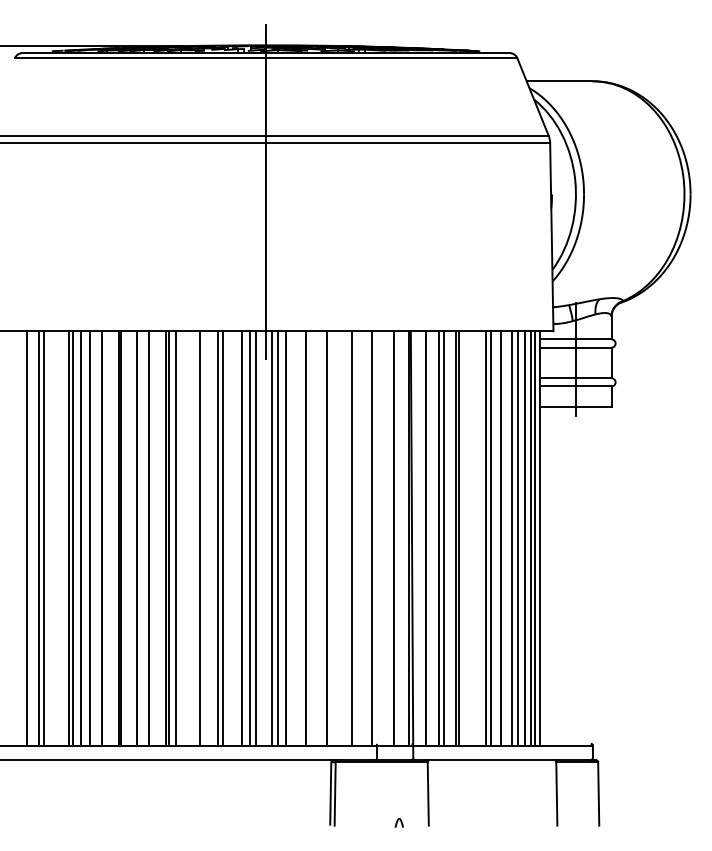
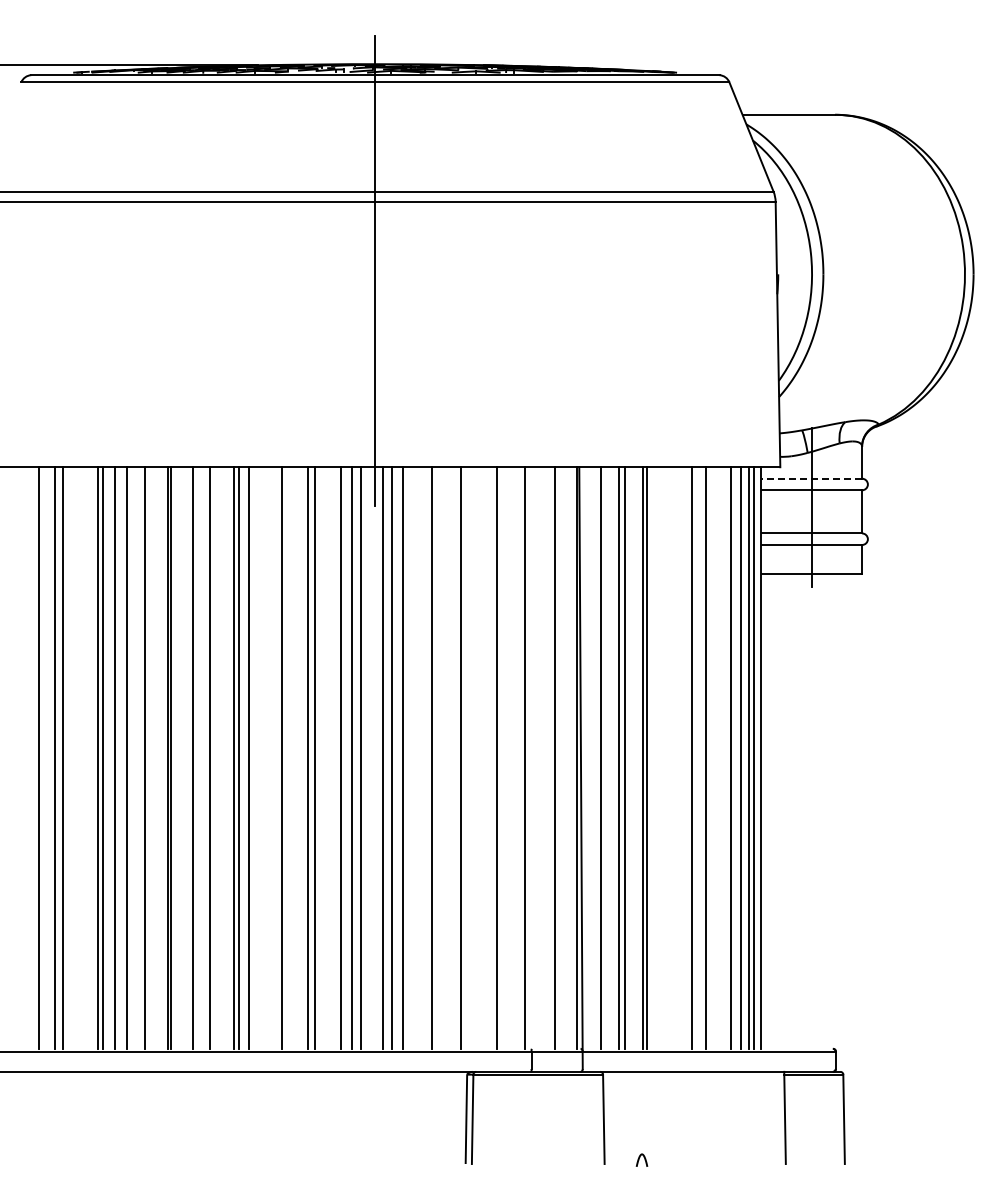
line: (576, 339) -> (812, 478), solid -> dashed
line: (486, 537) -> (685, 757), removed
line: (512, 537) -> (722, 757), removed
curve: (397, 822) -> (639, 1159), moved

